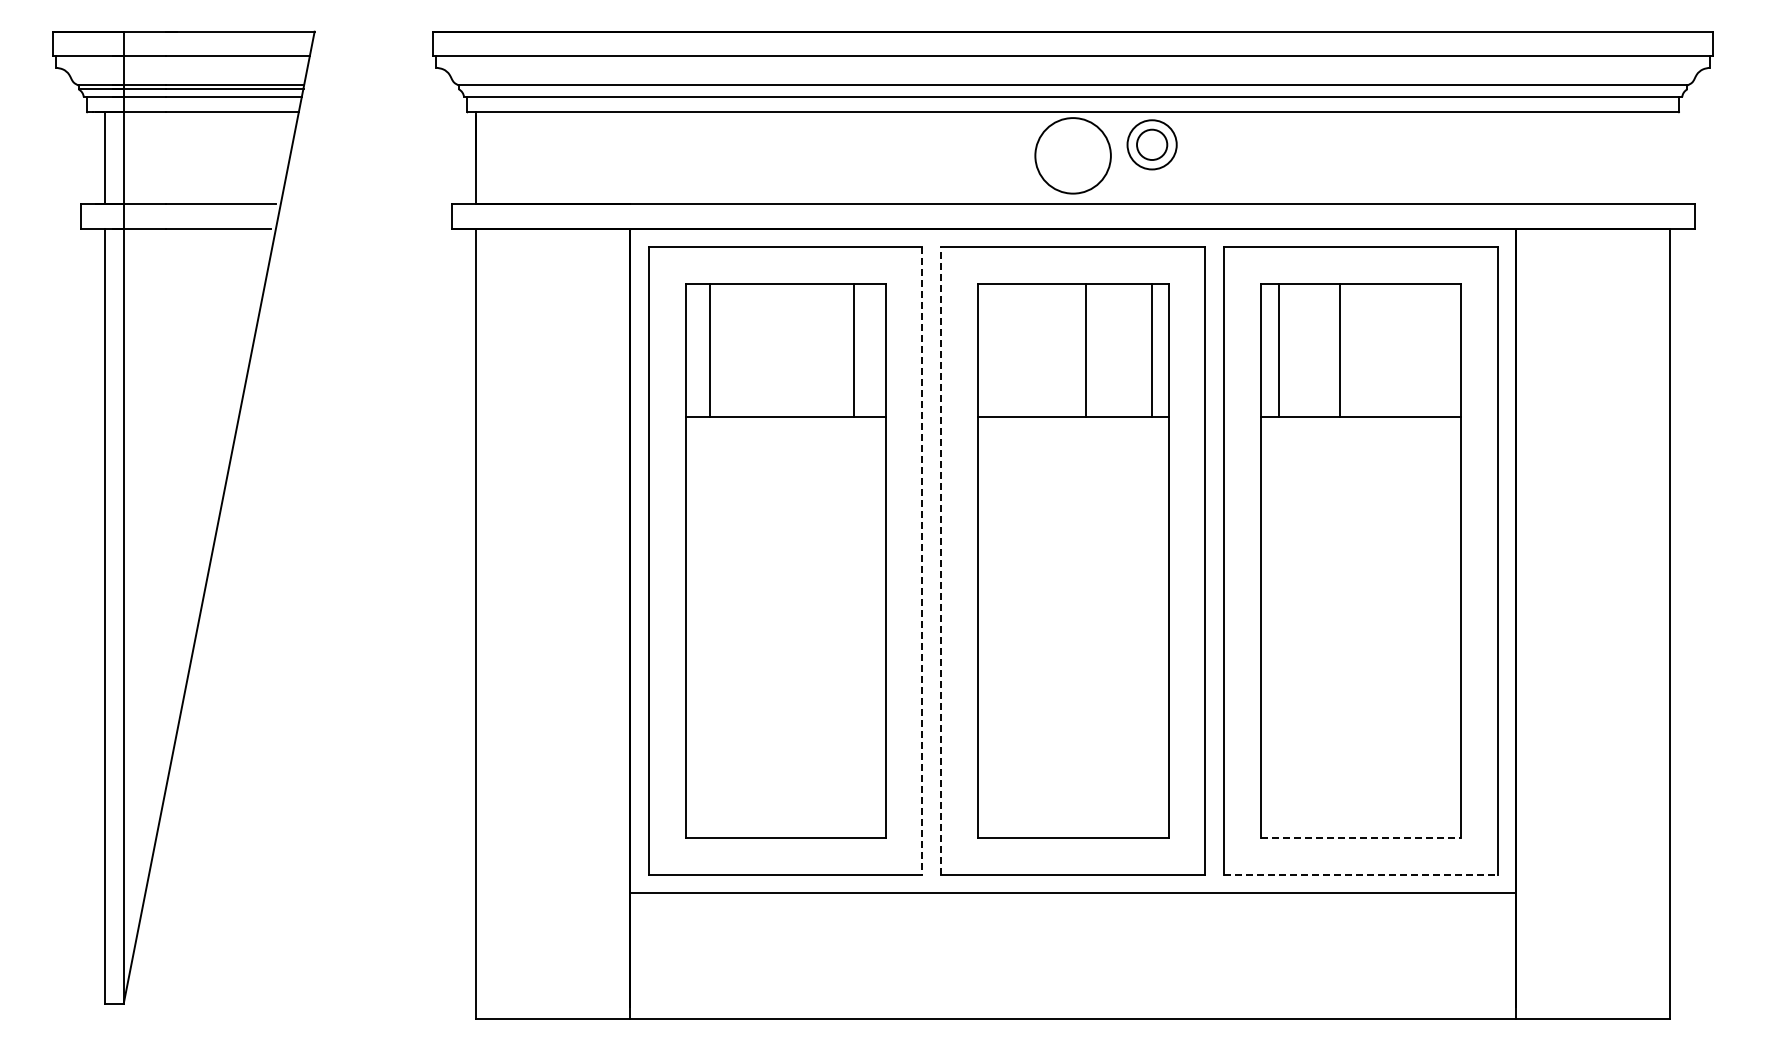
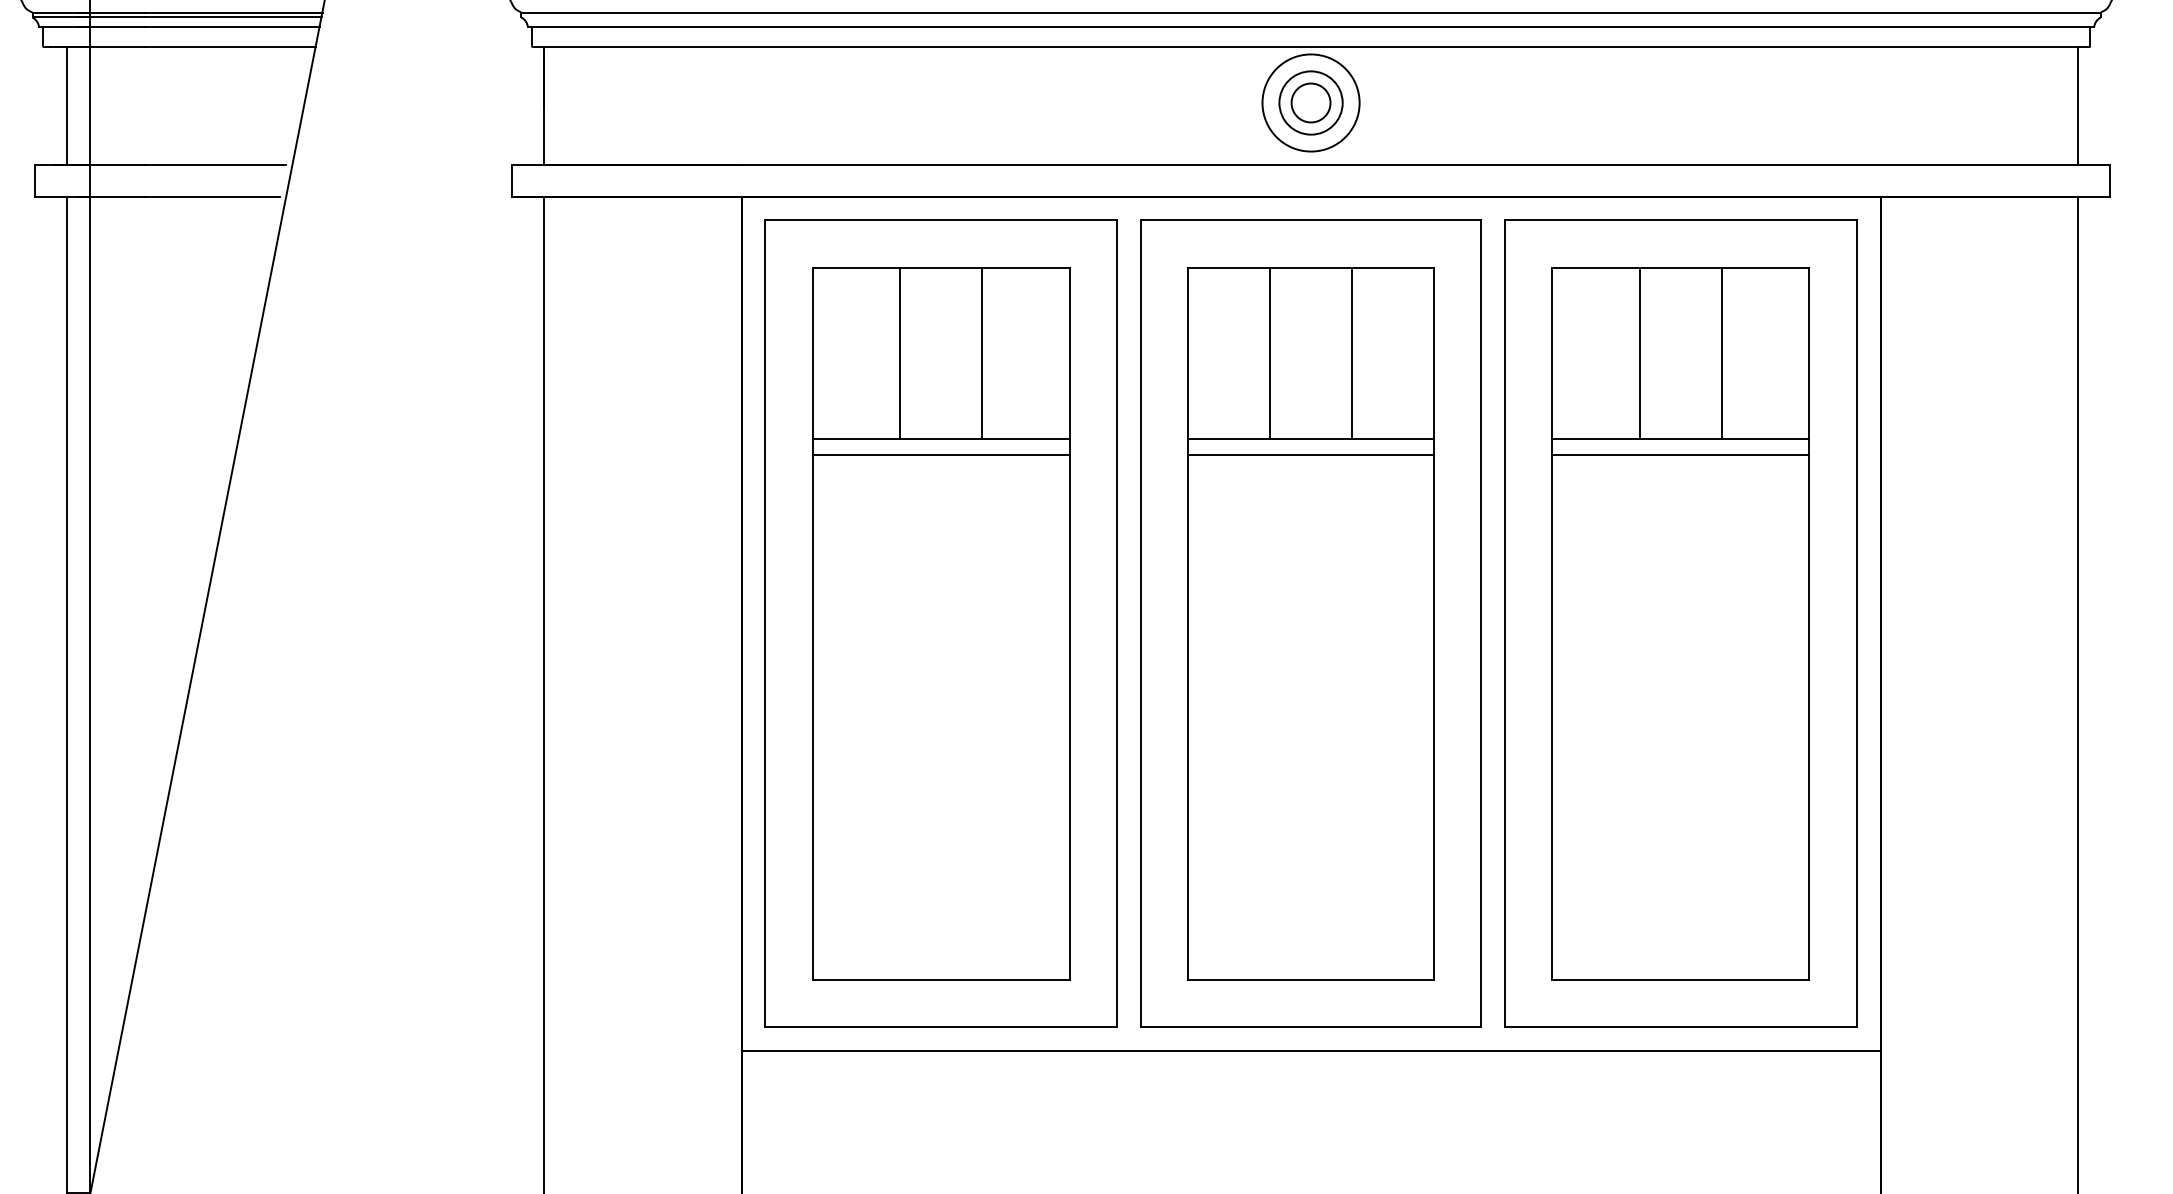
part: (1151, 144) -> (1310, 102), moved
line: (1669, 158) -> (2077, 106), added
line: (709, 350) -> (900, 353), moved
line: (854, 350) -> (982, 353), moved
line: (1086, 350) -> (1270, 353), moved
line: (1152, 350) -> (1352, 353), moved
line: (1278, 350) -> (1639, 353), moved
line: (1339, 350) -> (1721, 353), moved
line: (785, 429) -> (941, 454), added
line: (1072, 429) -> (1310, 454), added
line: (1360, 429) -> (1680, 454), added
line: (922, 560) -> (1117, 623), dashed -> solid
line: (940, 560) -> (1140, 623), dashed -> solid
line: (1360, 837) -> (1680, 979), dashed -> solid
line: (1360, 874) -> (1680, 1026), dashed -> solid

